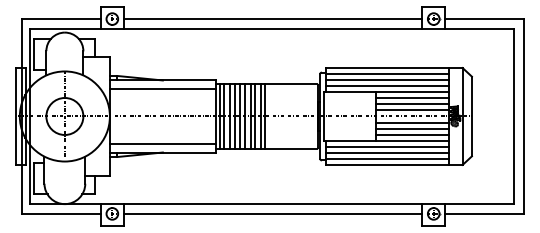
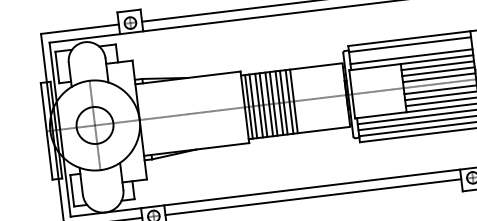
line: (386, 80) -> (409, 51), removed
line: (162, 89) -> (188, 86), removed
line: (162, 143) -> (195, 140), removed

